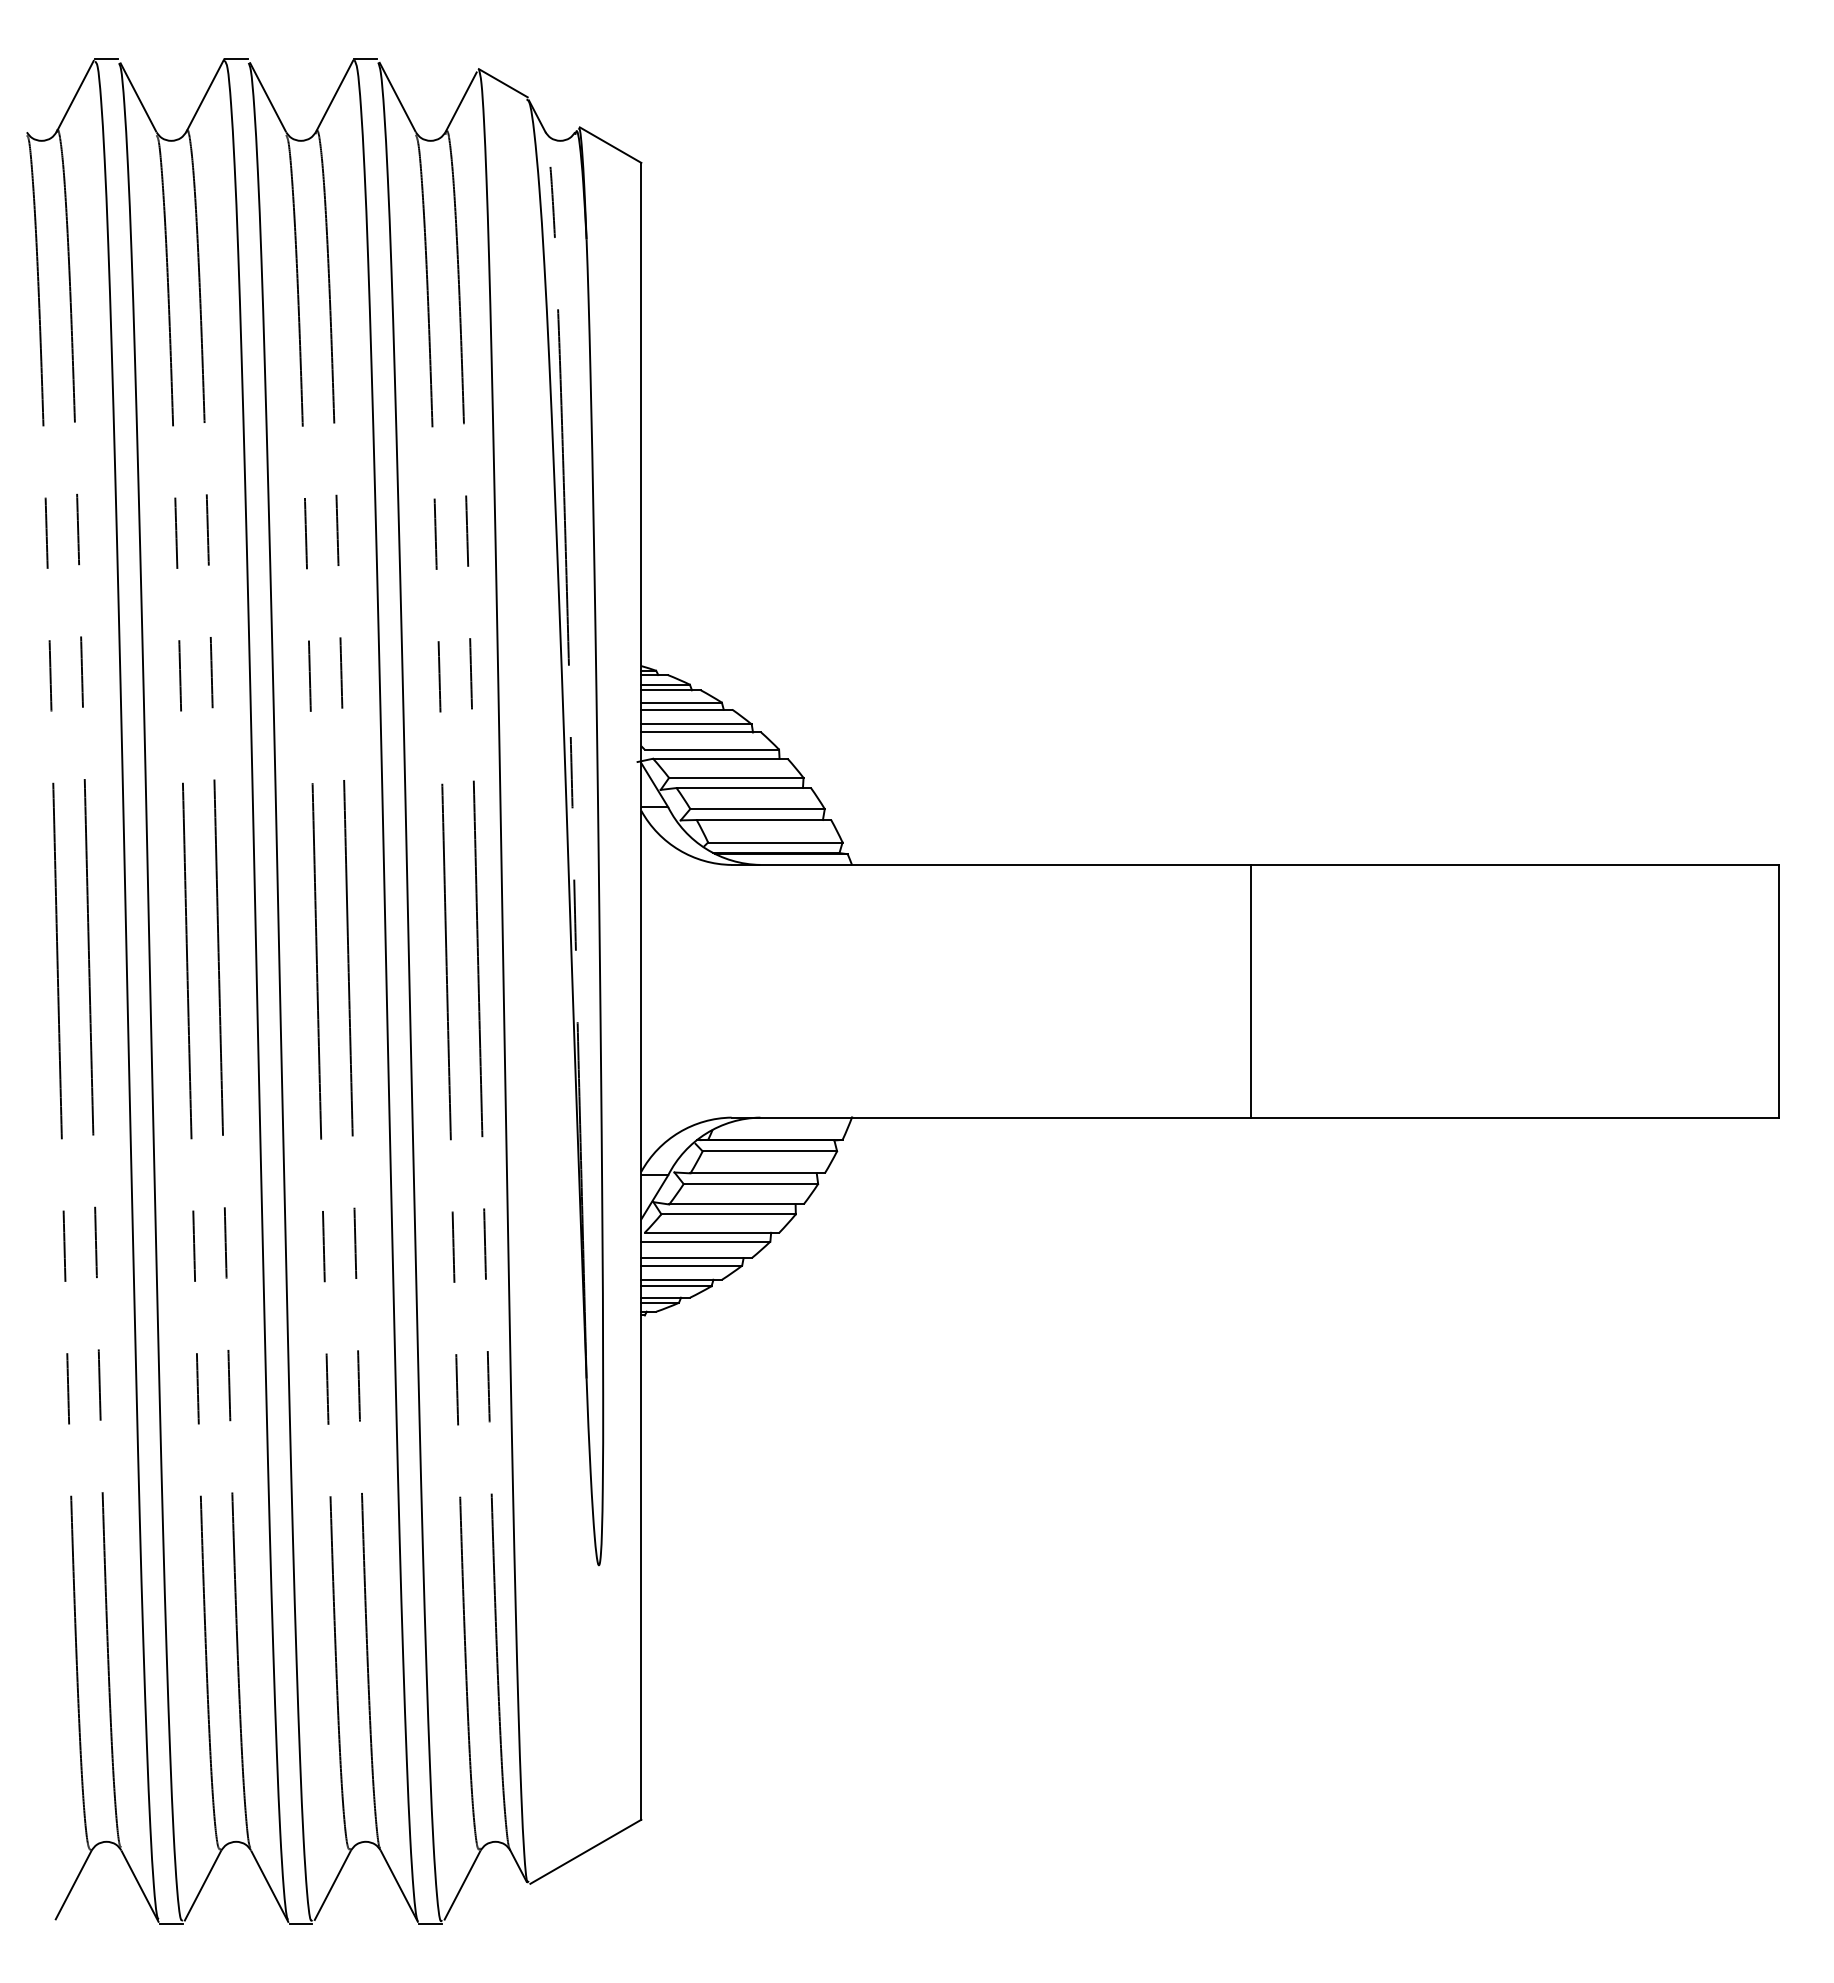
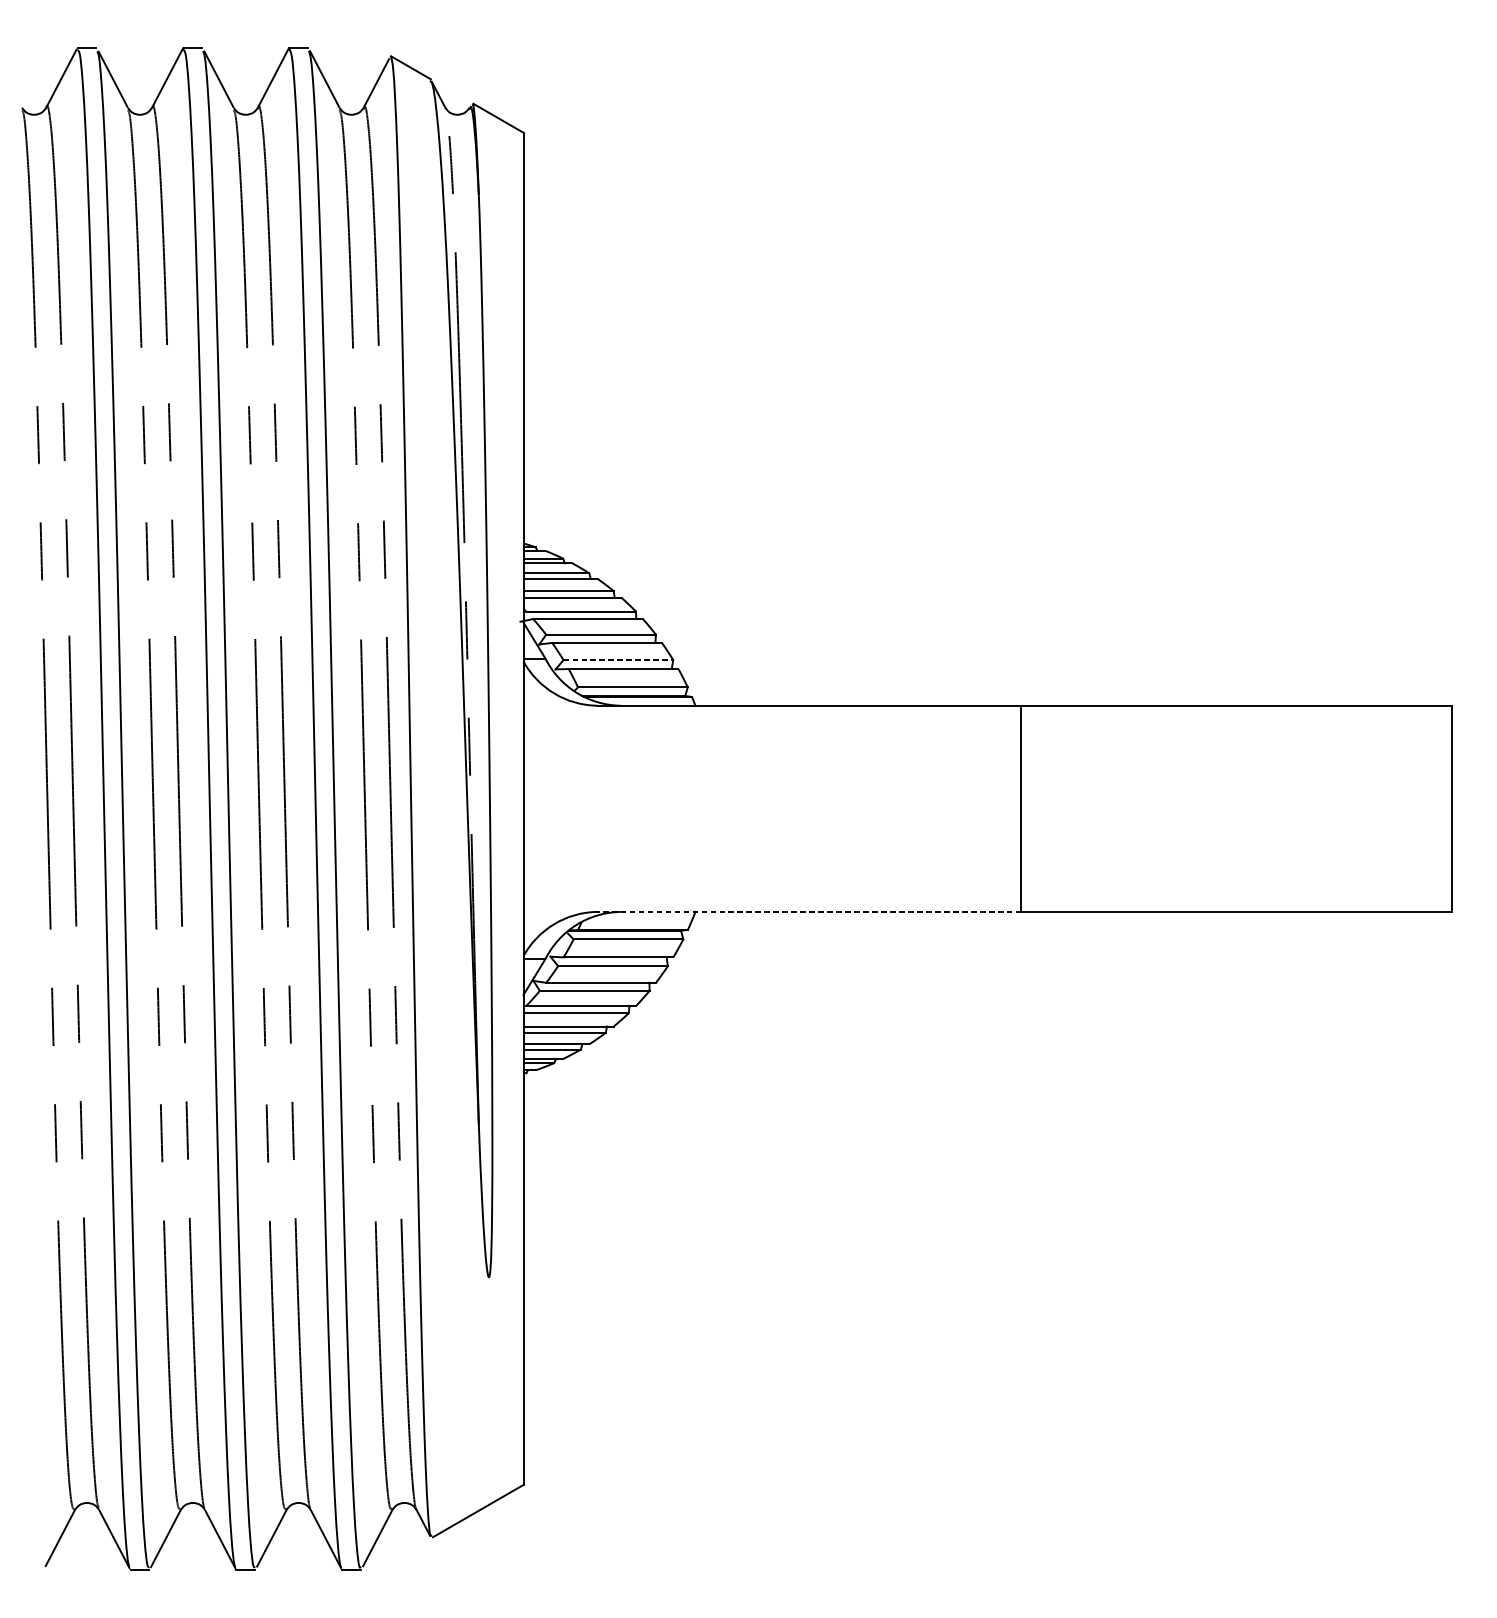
line: (758, 809) -> (619, 660), solid -> dashed
line: (991, 1117) -> (809, 911), solid -> dashed

